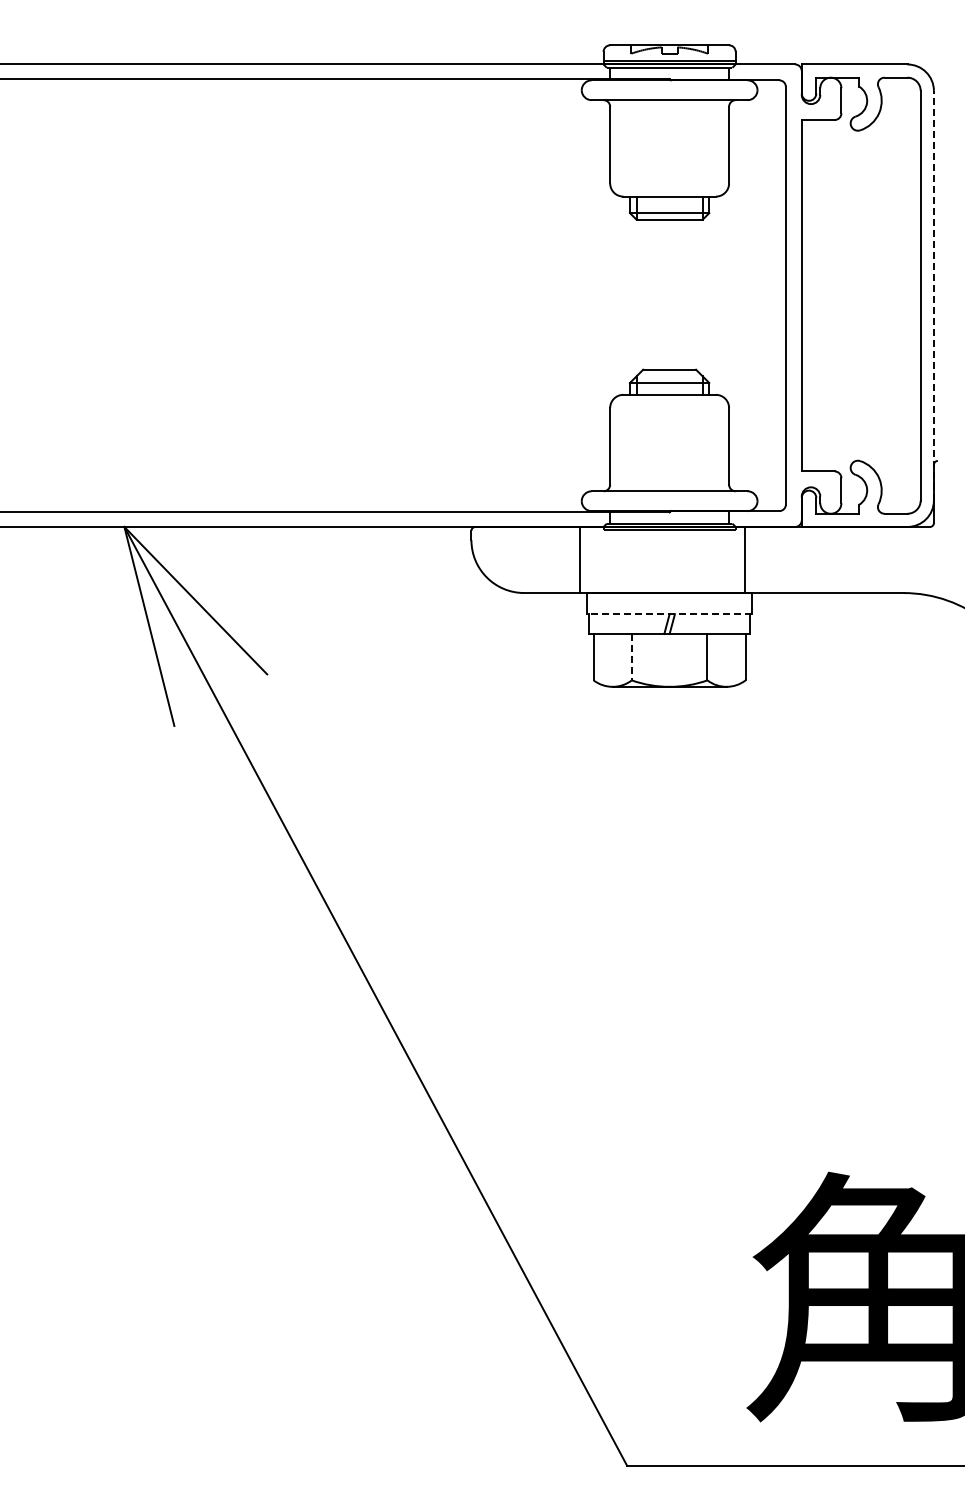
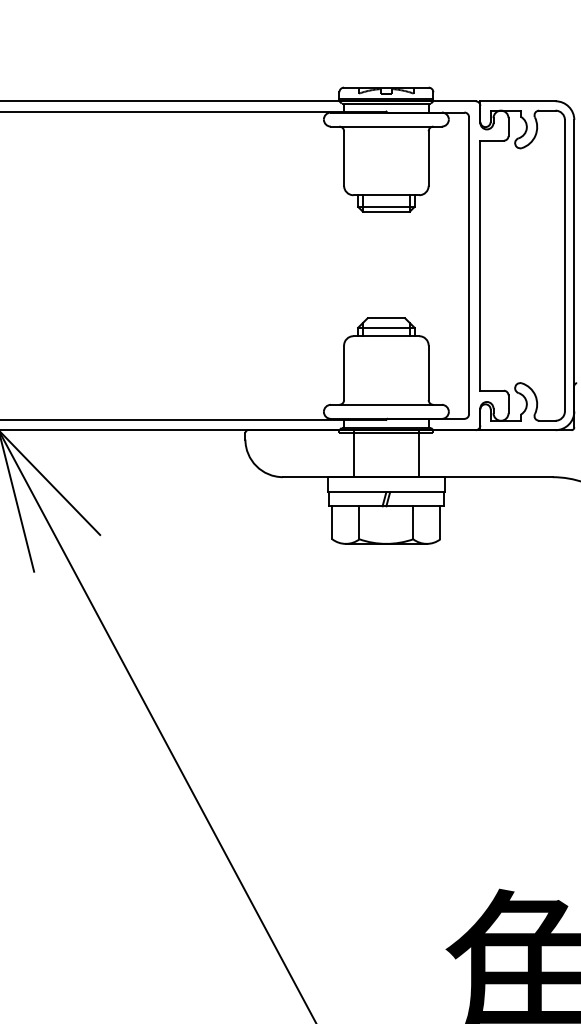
line: (933, 295) -> (574, 265), dashed -> solid
line: (580, 559) -> (353, 453), moved
line: (744, 559) -> (418, 453), moved
line: (669, 614) -> (386, 492), dashed -> solid
line: (631, 657) -> (359, 523), dashed -> solid

